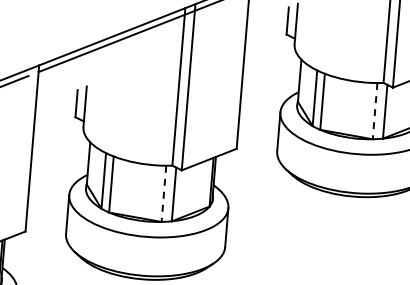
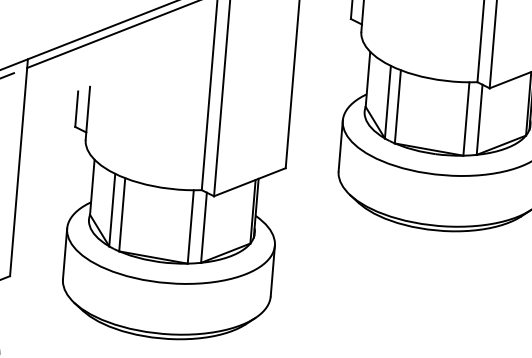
line: (375, 111) -> (466, 119), dashed -> solid
line: (163, 194) -> (190, 227), dashed -> solid

